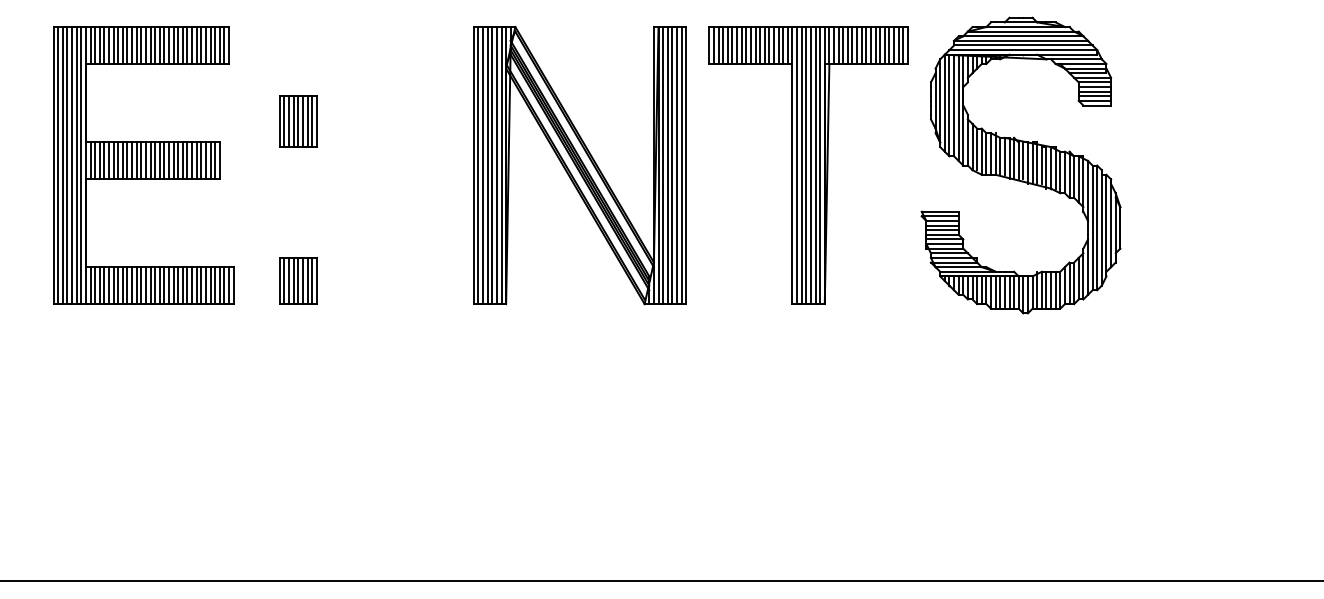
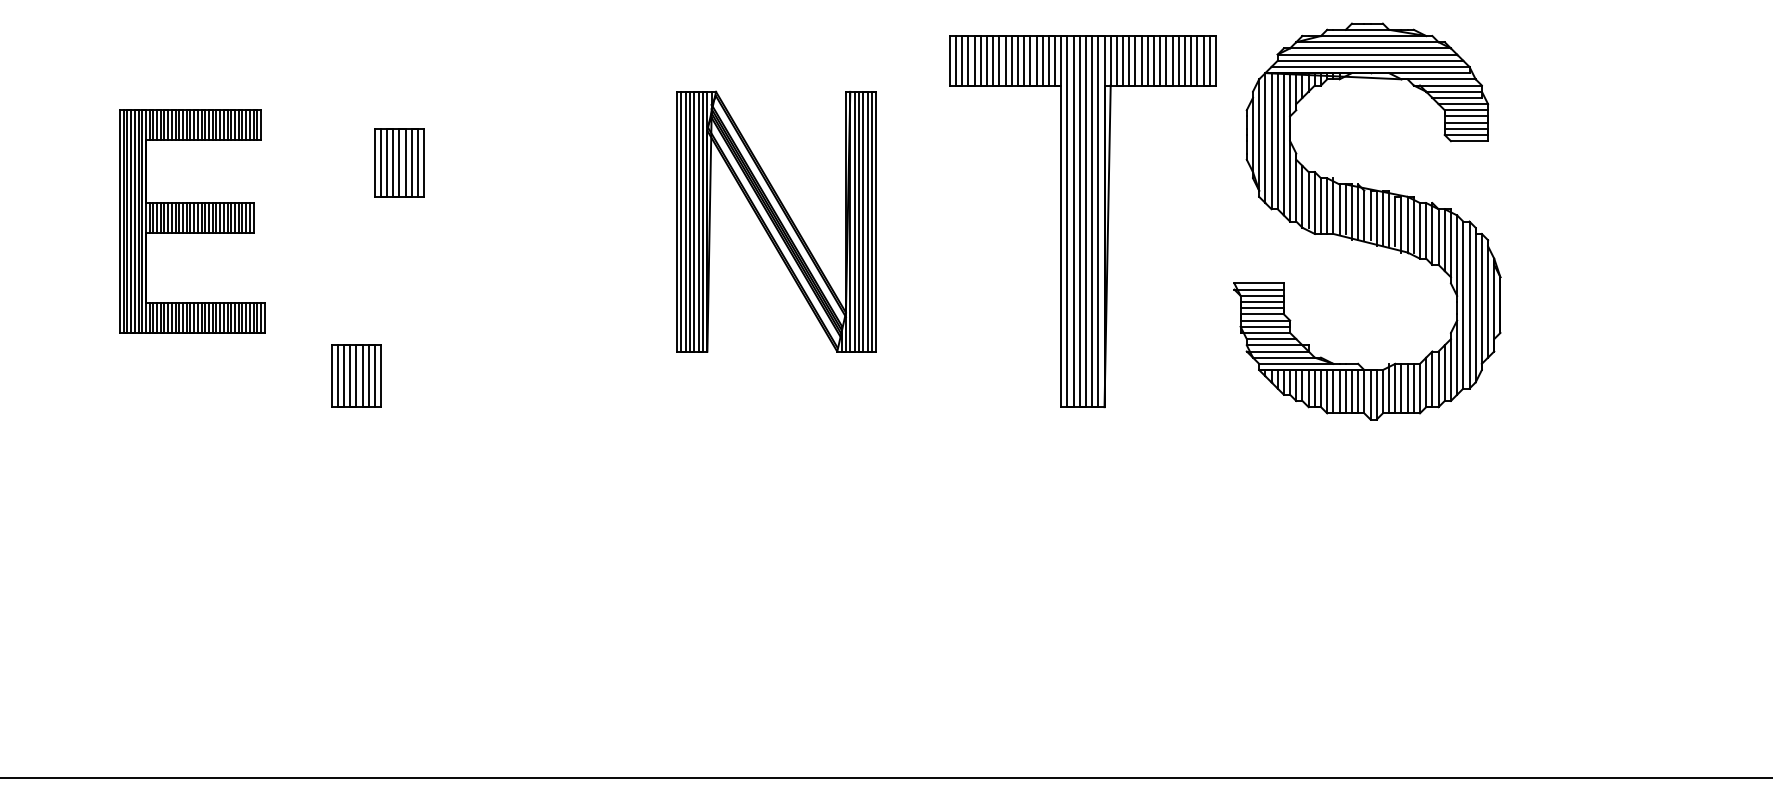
part: (143, 165) -> (191, 221), size x0.6
part: (579, 165) -> (775, 221), size x0.7
part: (298, 280) -> (356, 375), moved

